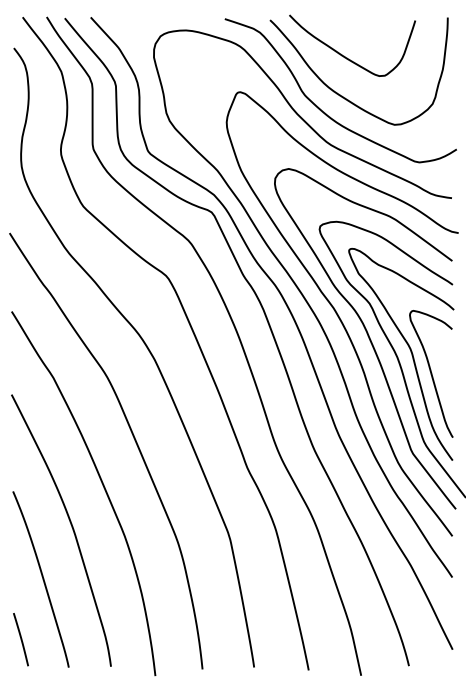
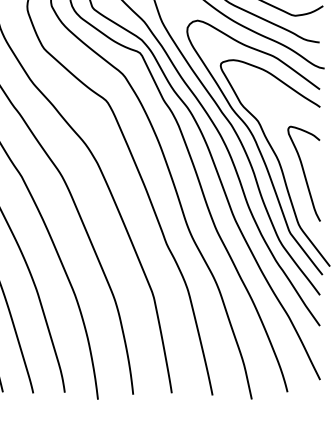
curve: (410, 352) -> (288, 157), removed

